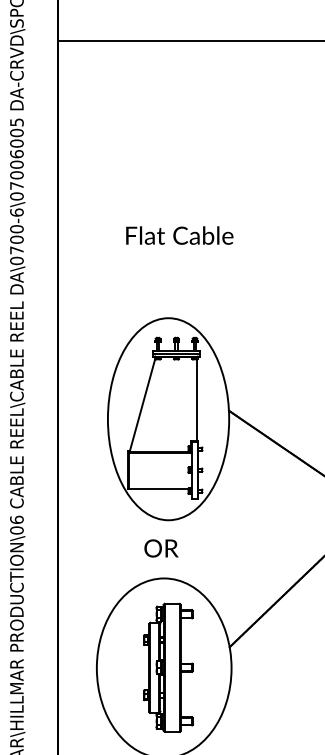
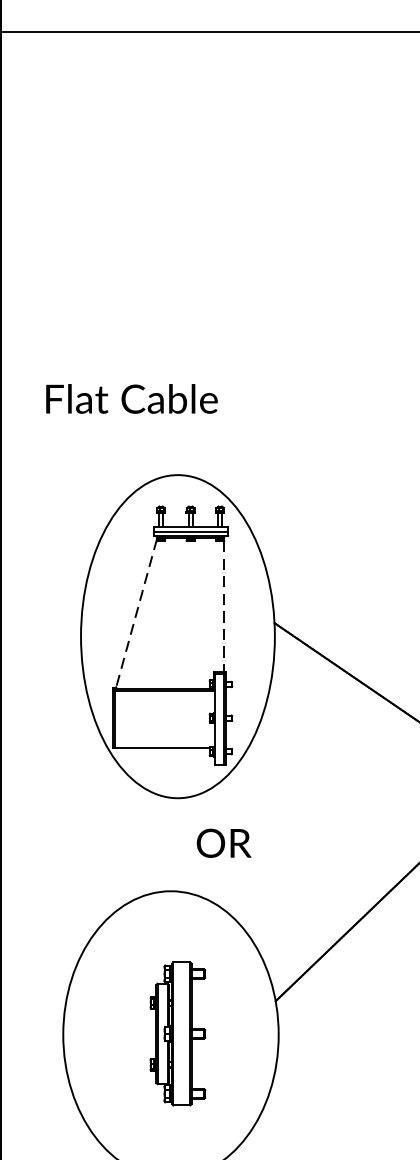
text: (179, 235) -> (131, 398), moved
line: (197, 400) -> (224, 606), solid -> dashed
line: (142, 405) -> (136, 614), solid -> dashed
text: (161, 548) -> (224, 843), moved
part: (168, 667) -> (177, 1033), size x0.7

